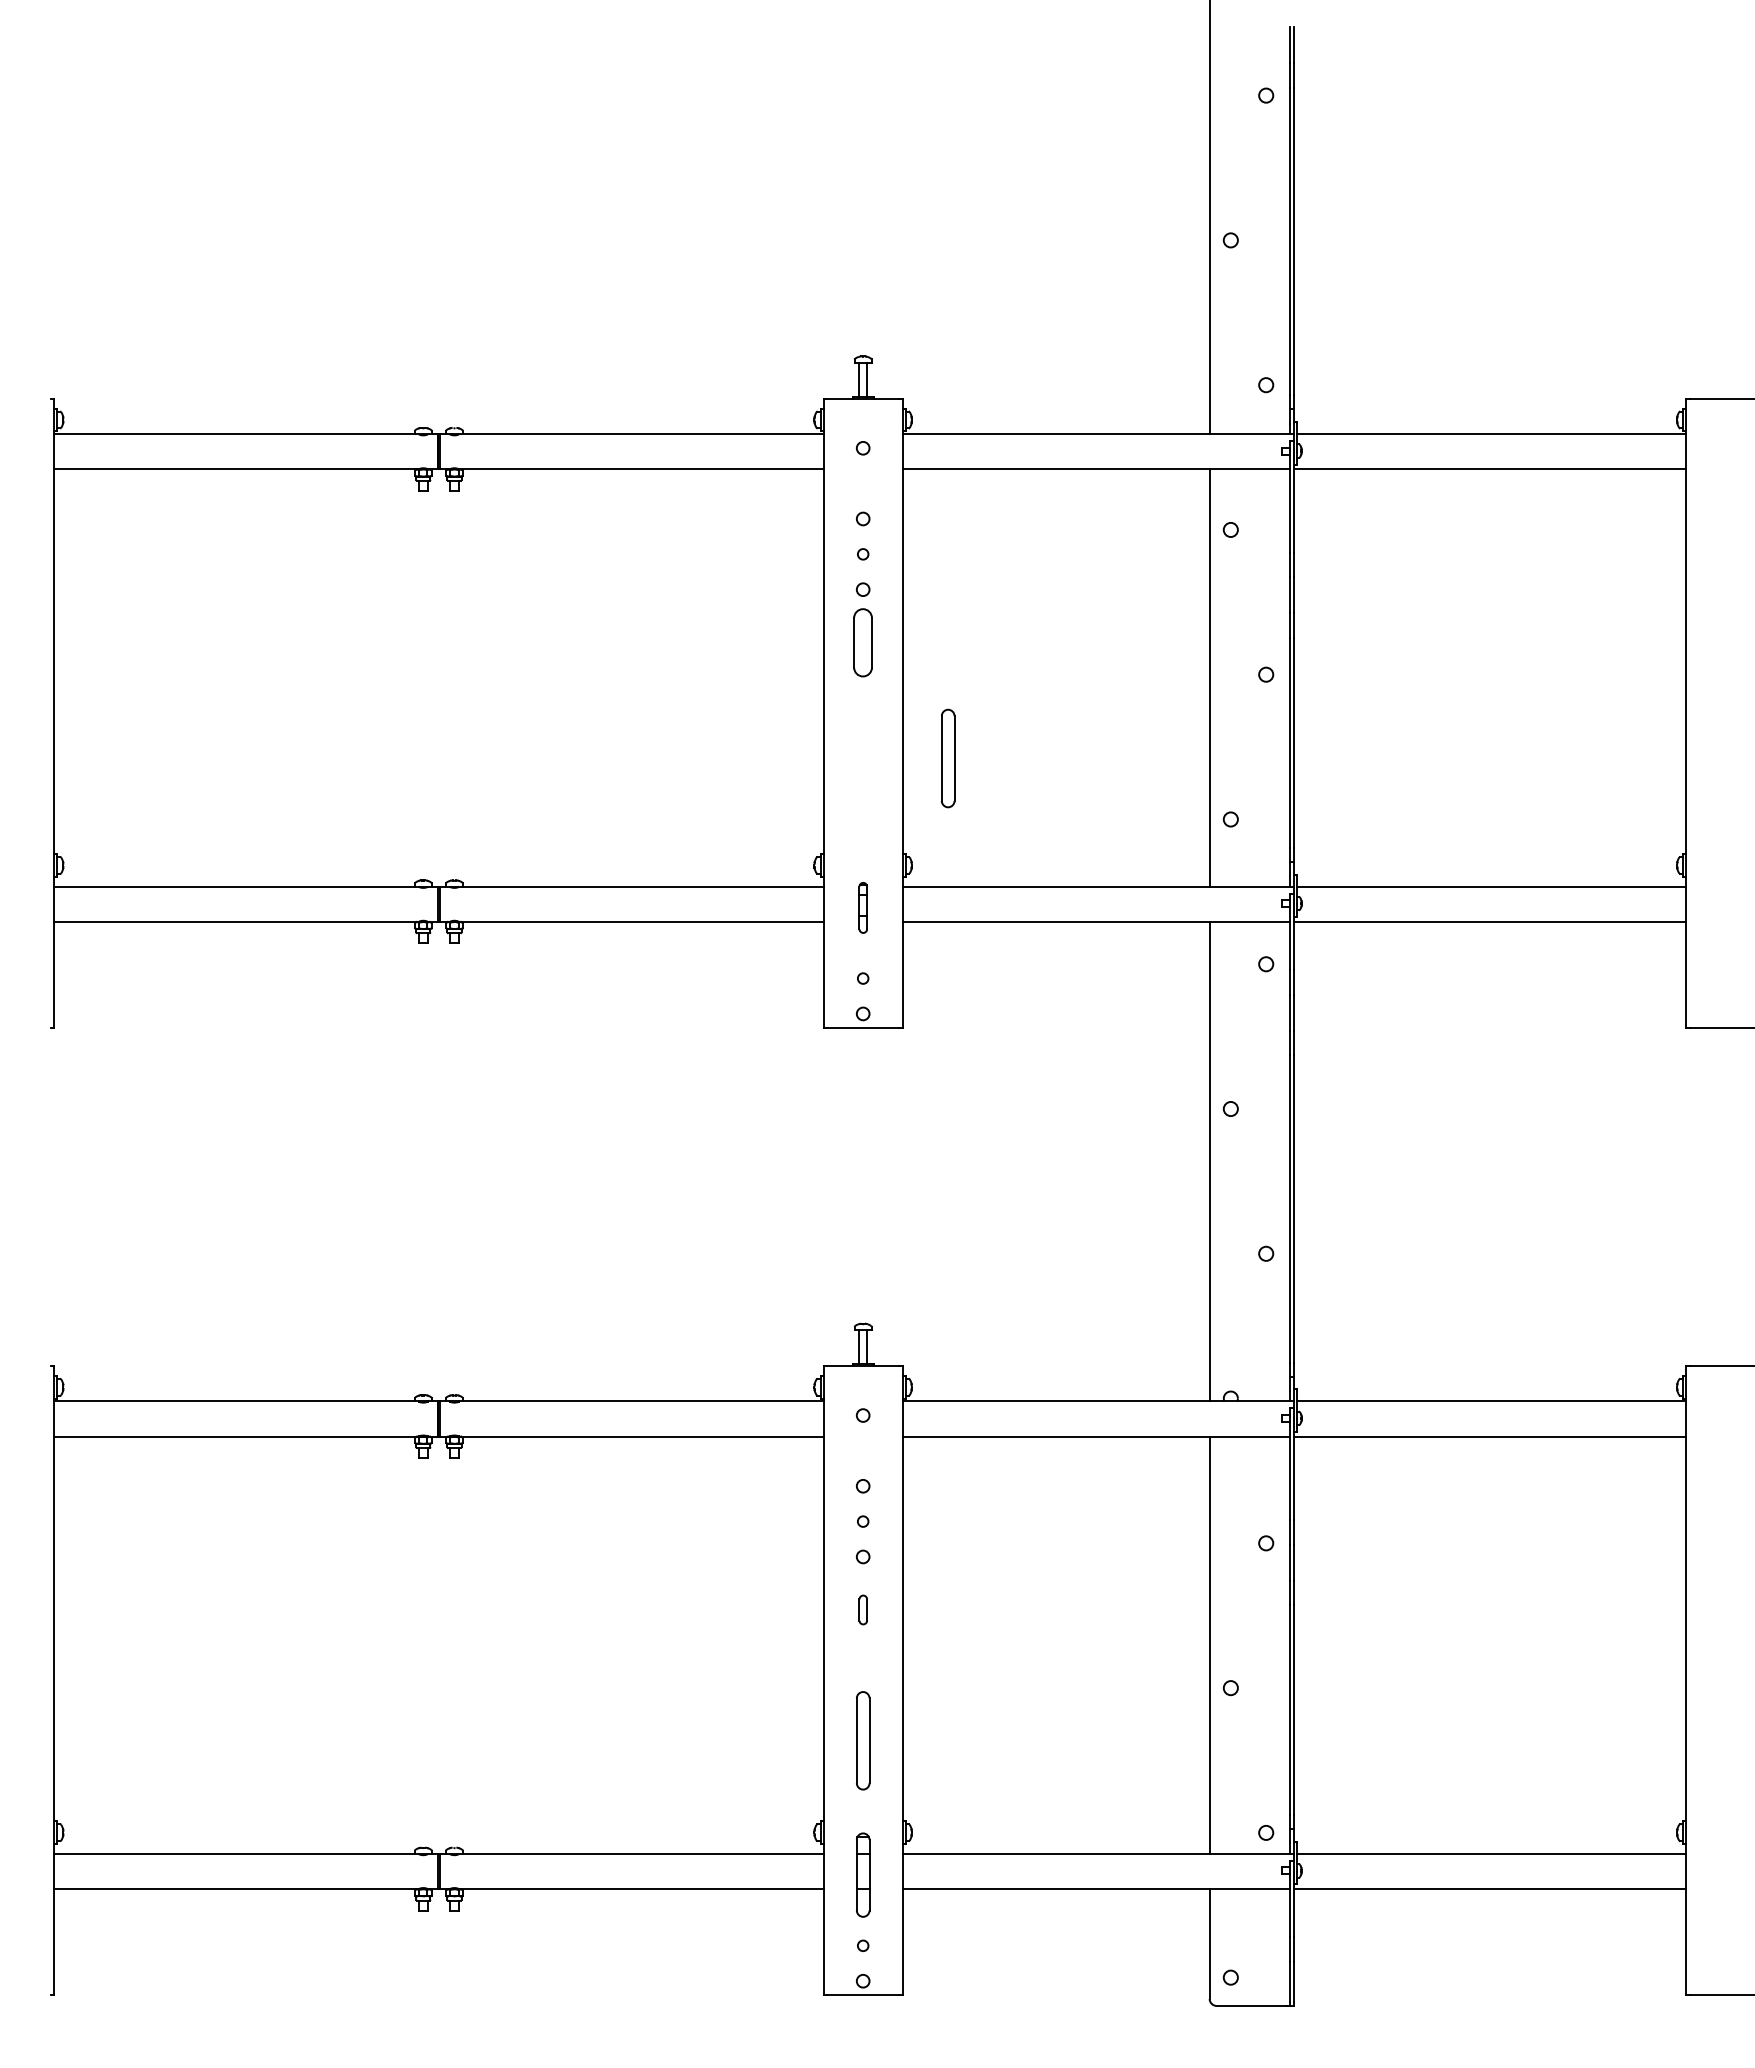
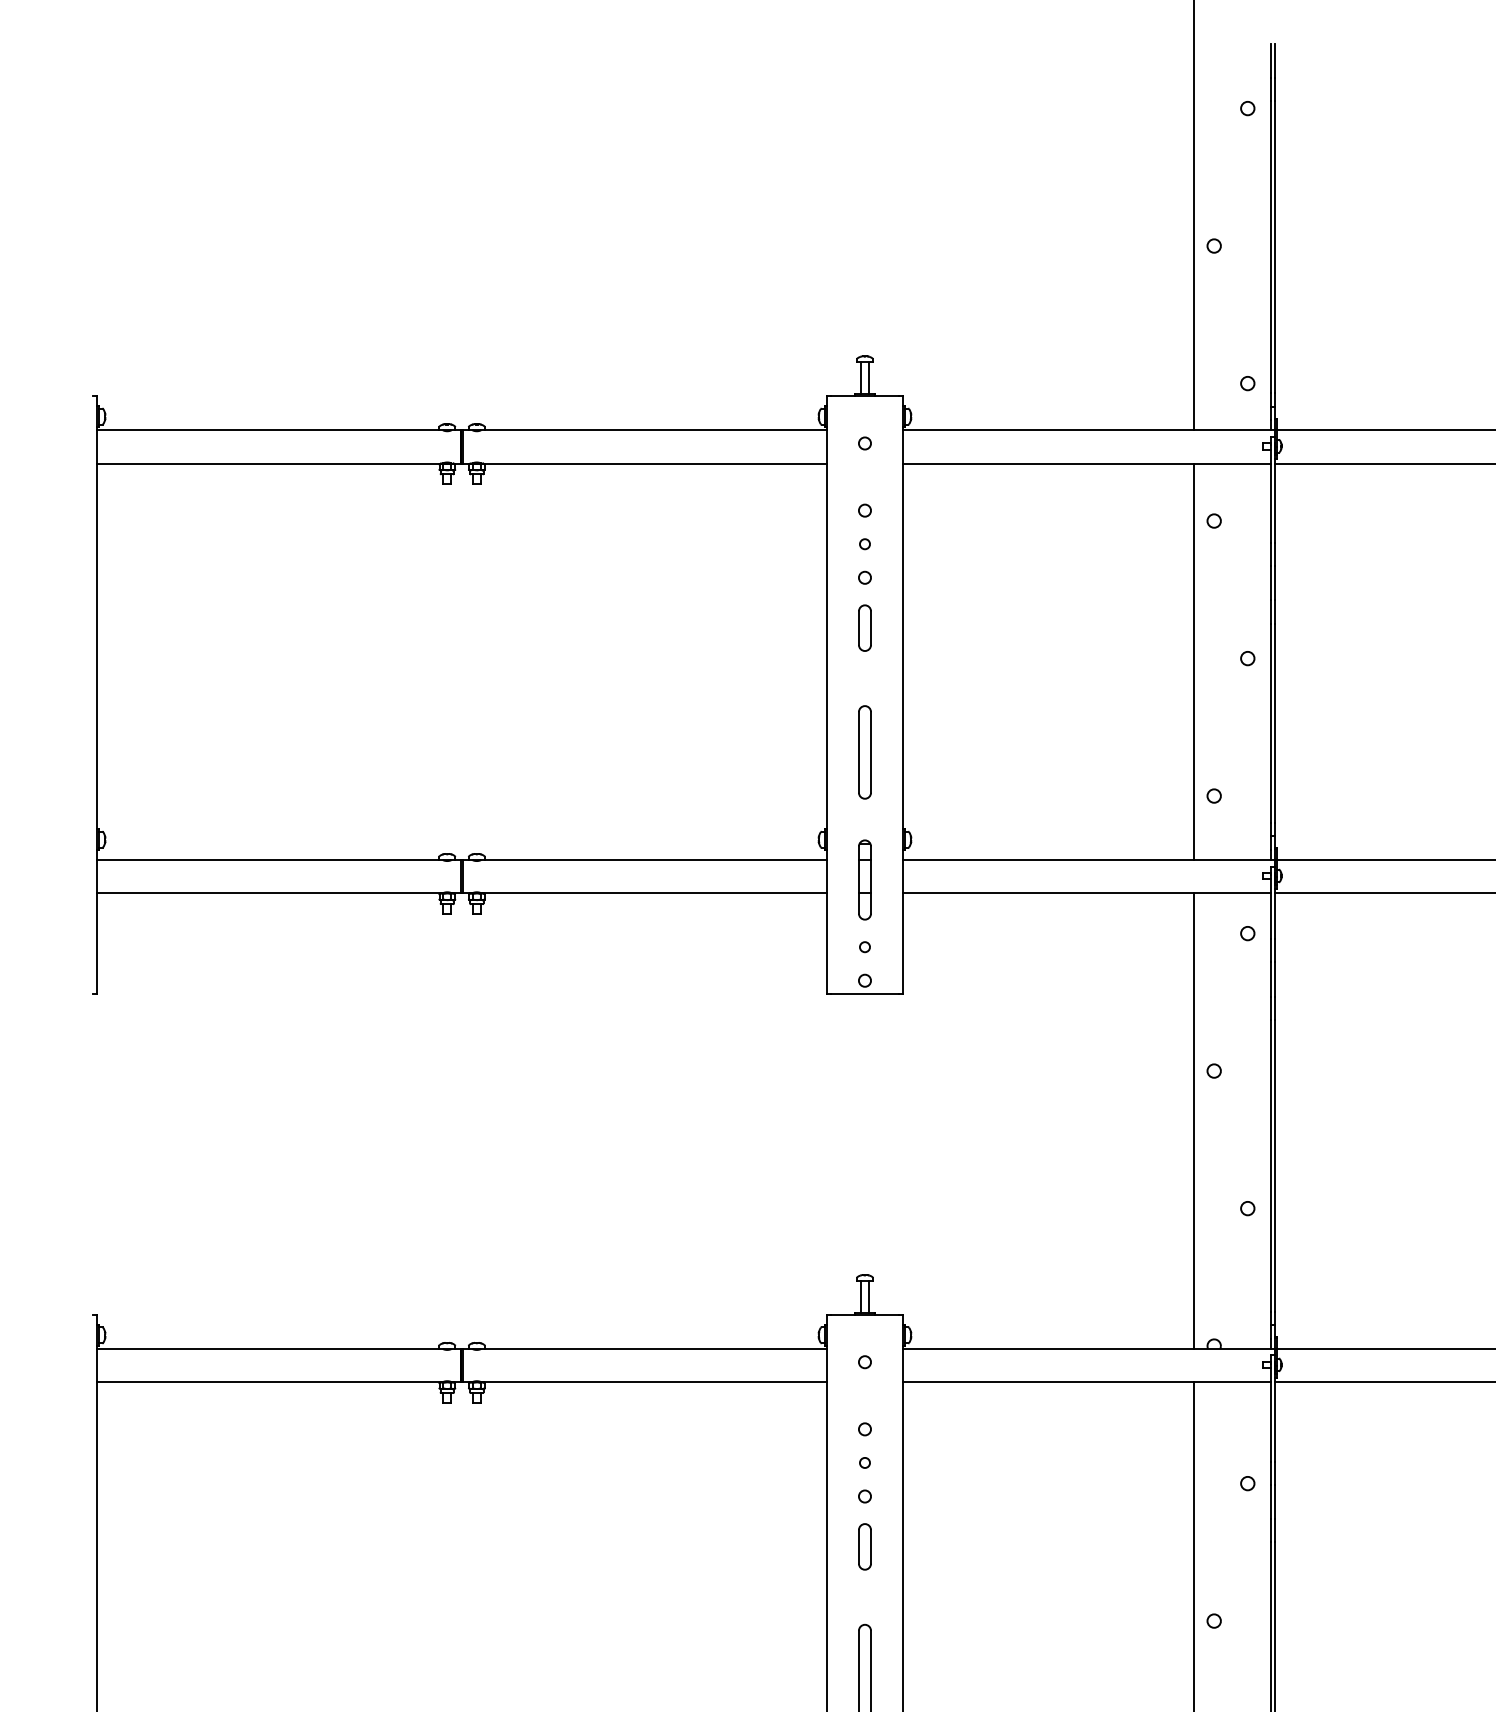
part: (863, 642) -> (865, 627), size x0.71
part: (948, 758) -> (865, 752), moved
part: (863, 907) -> (865, 879), size x1.67
part: (863, 1609) -> (865, 1546), size x1.67

